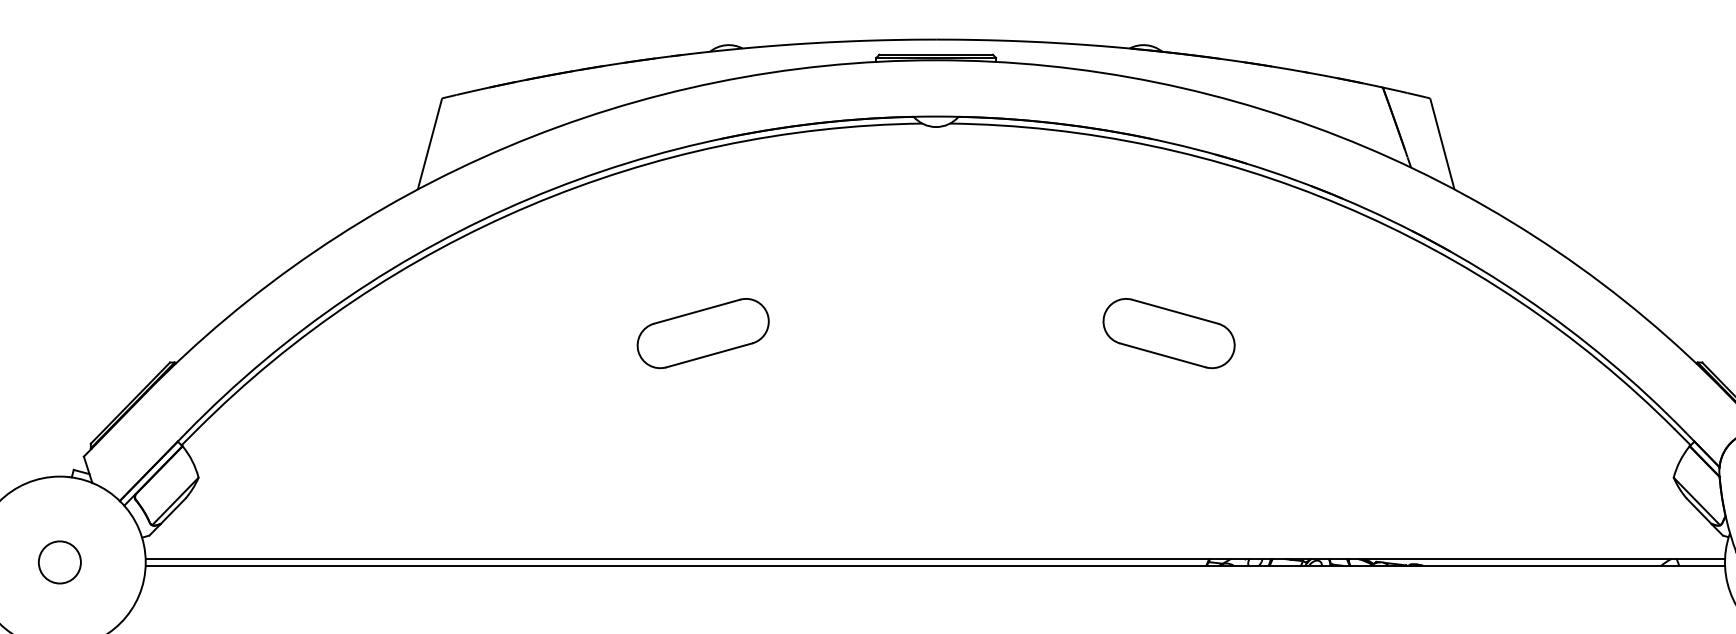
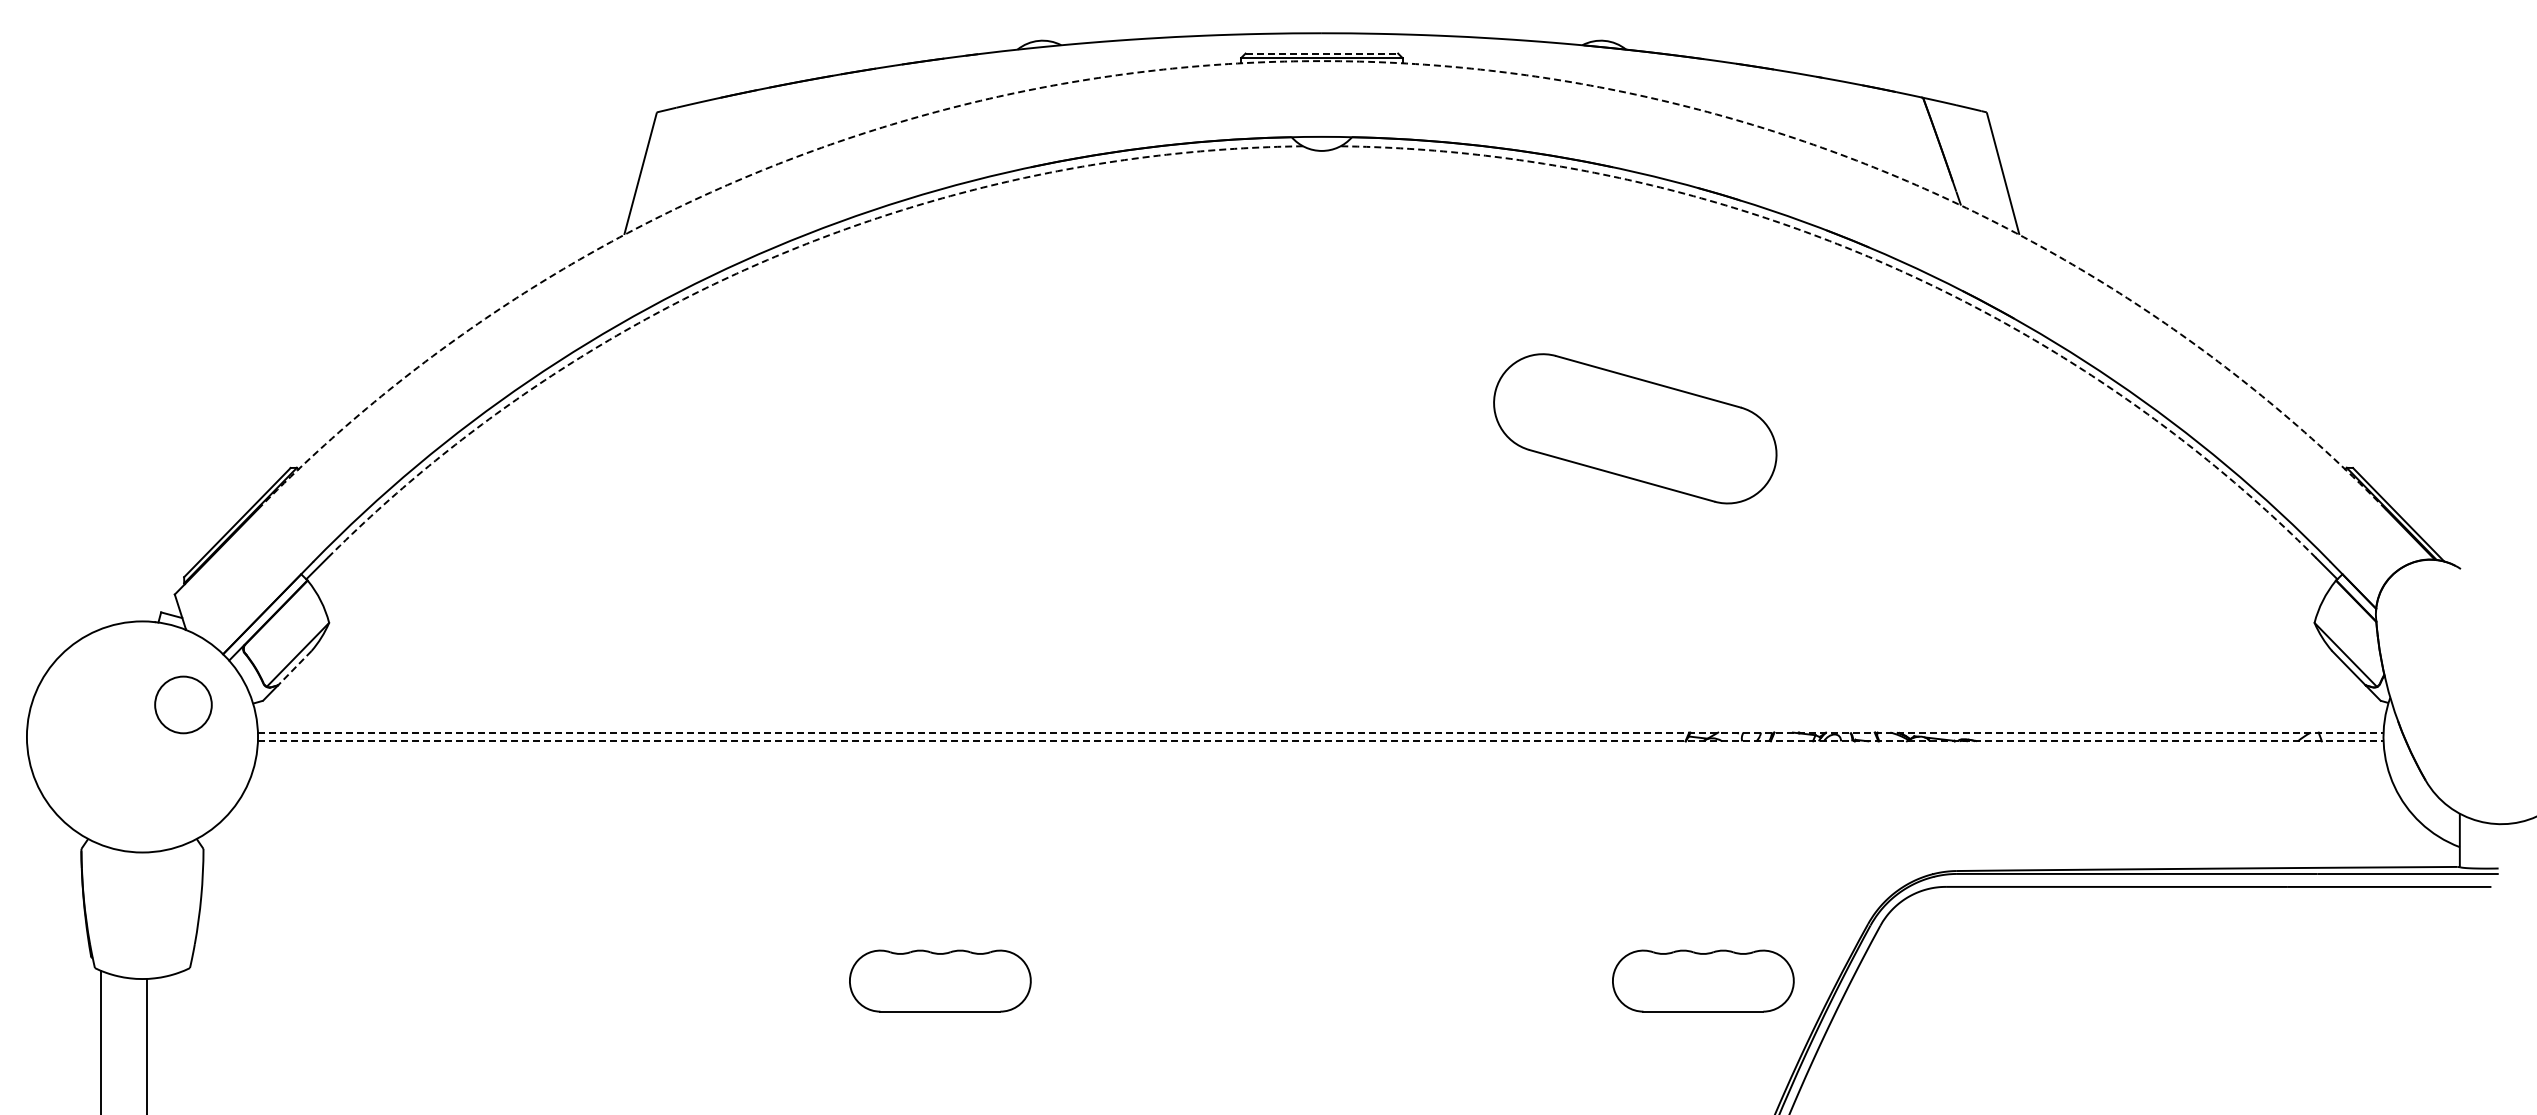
line: (936, 54) -> (1322, 53), solid -> dashed
arc: (935, 60) -> (1321, 61), solid -> dashed
arc: (530, 205) -> (775, 256), solid -> dashed
arc: (1342, 205) -> (1868, 256), solid -> dashed
part: (703, 333) -> (1008, 428), removed
part: (1169, 333) -> (1635, 428), size x1.6
line: (172, 511) -> (294, 668), solid -> dashed
line: (935, 559) -> (1320, 732), solid -> dashed
circle: (59, 562) -> (183, 704), moved
line: (935, 565) -> (1320, 741), solid -> dashed

